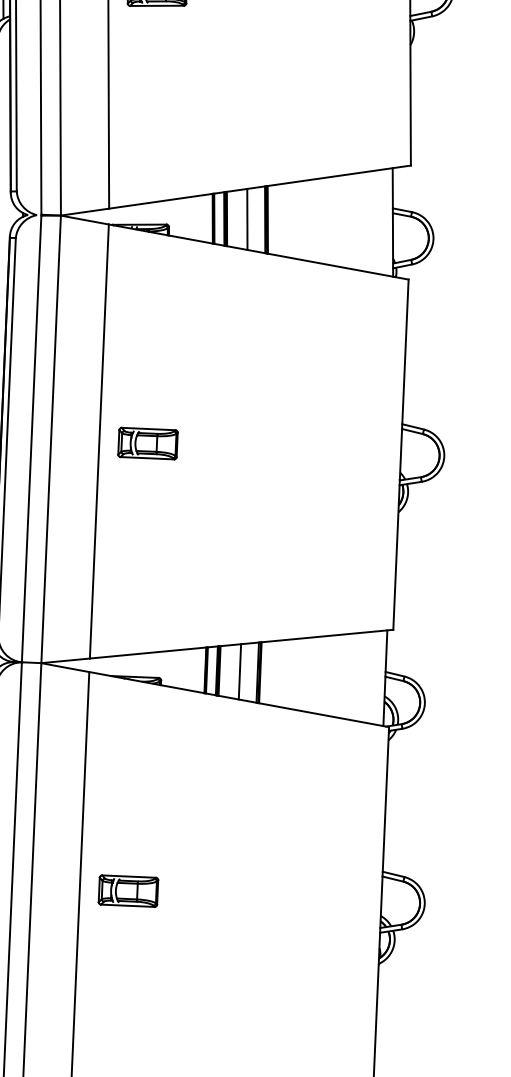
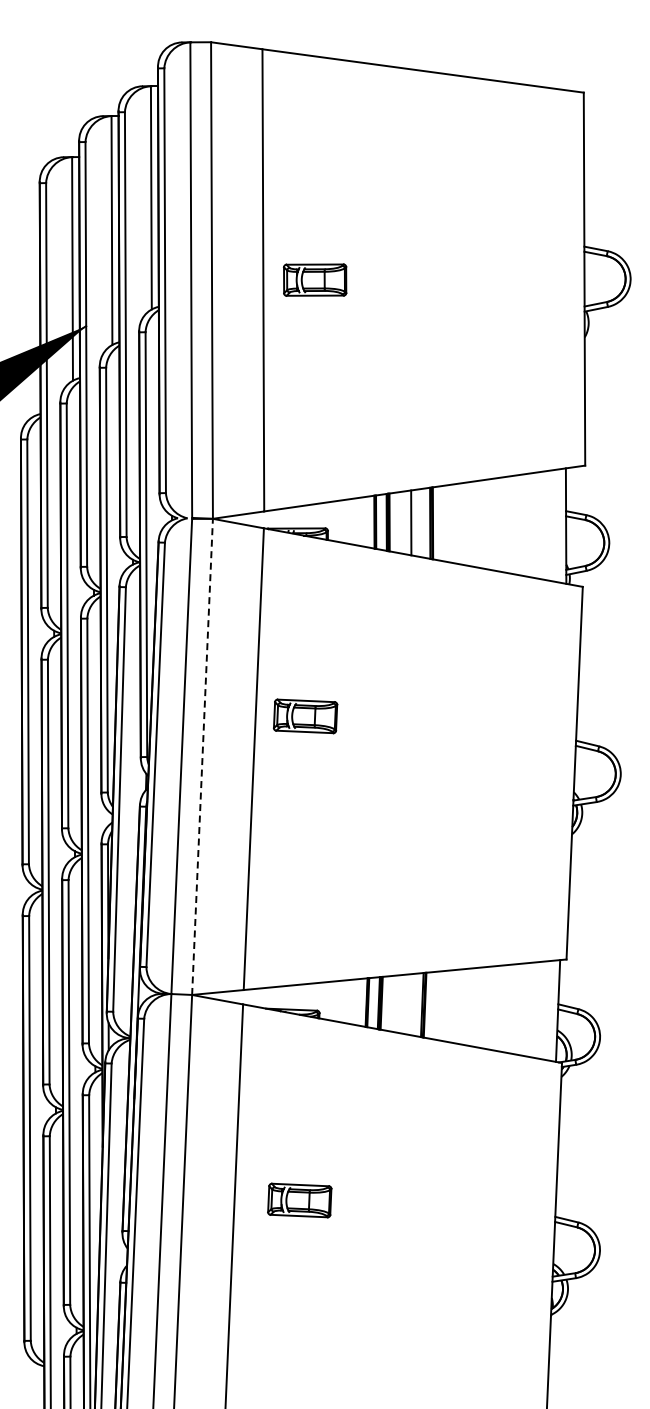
line: (51, 439) -> (202, 756), solid -> dashed
part: (147, 443) -> (305, 716), moved
line: (240, 671) -> (403, 1003), removed
part: (128, 891) -> (299, 1200), moved

